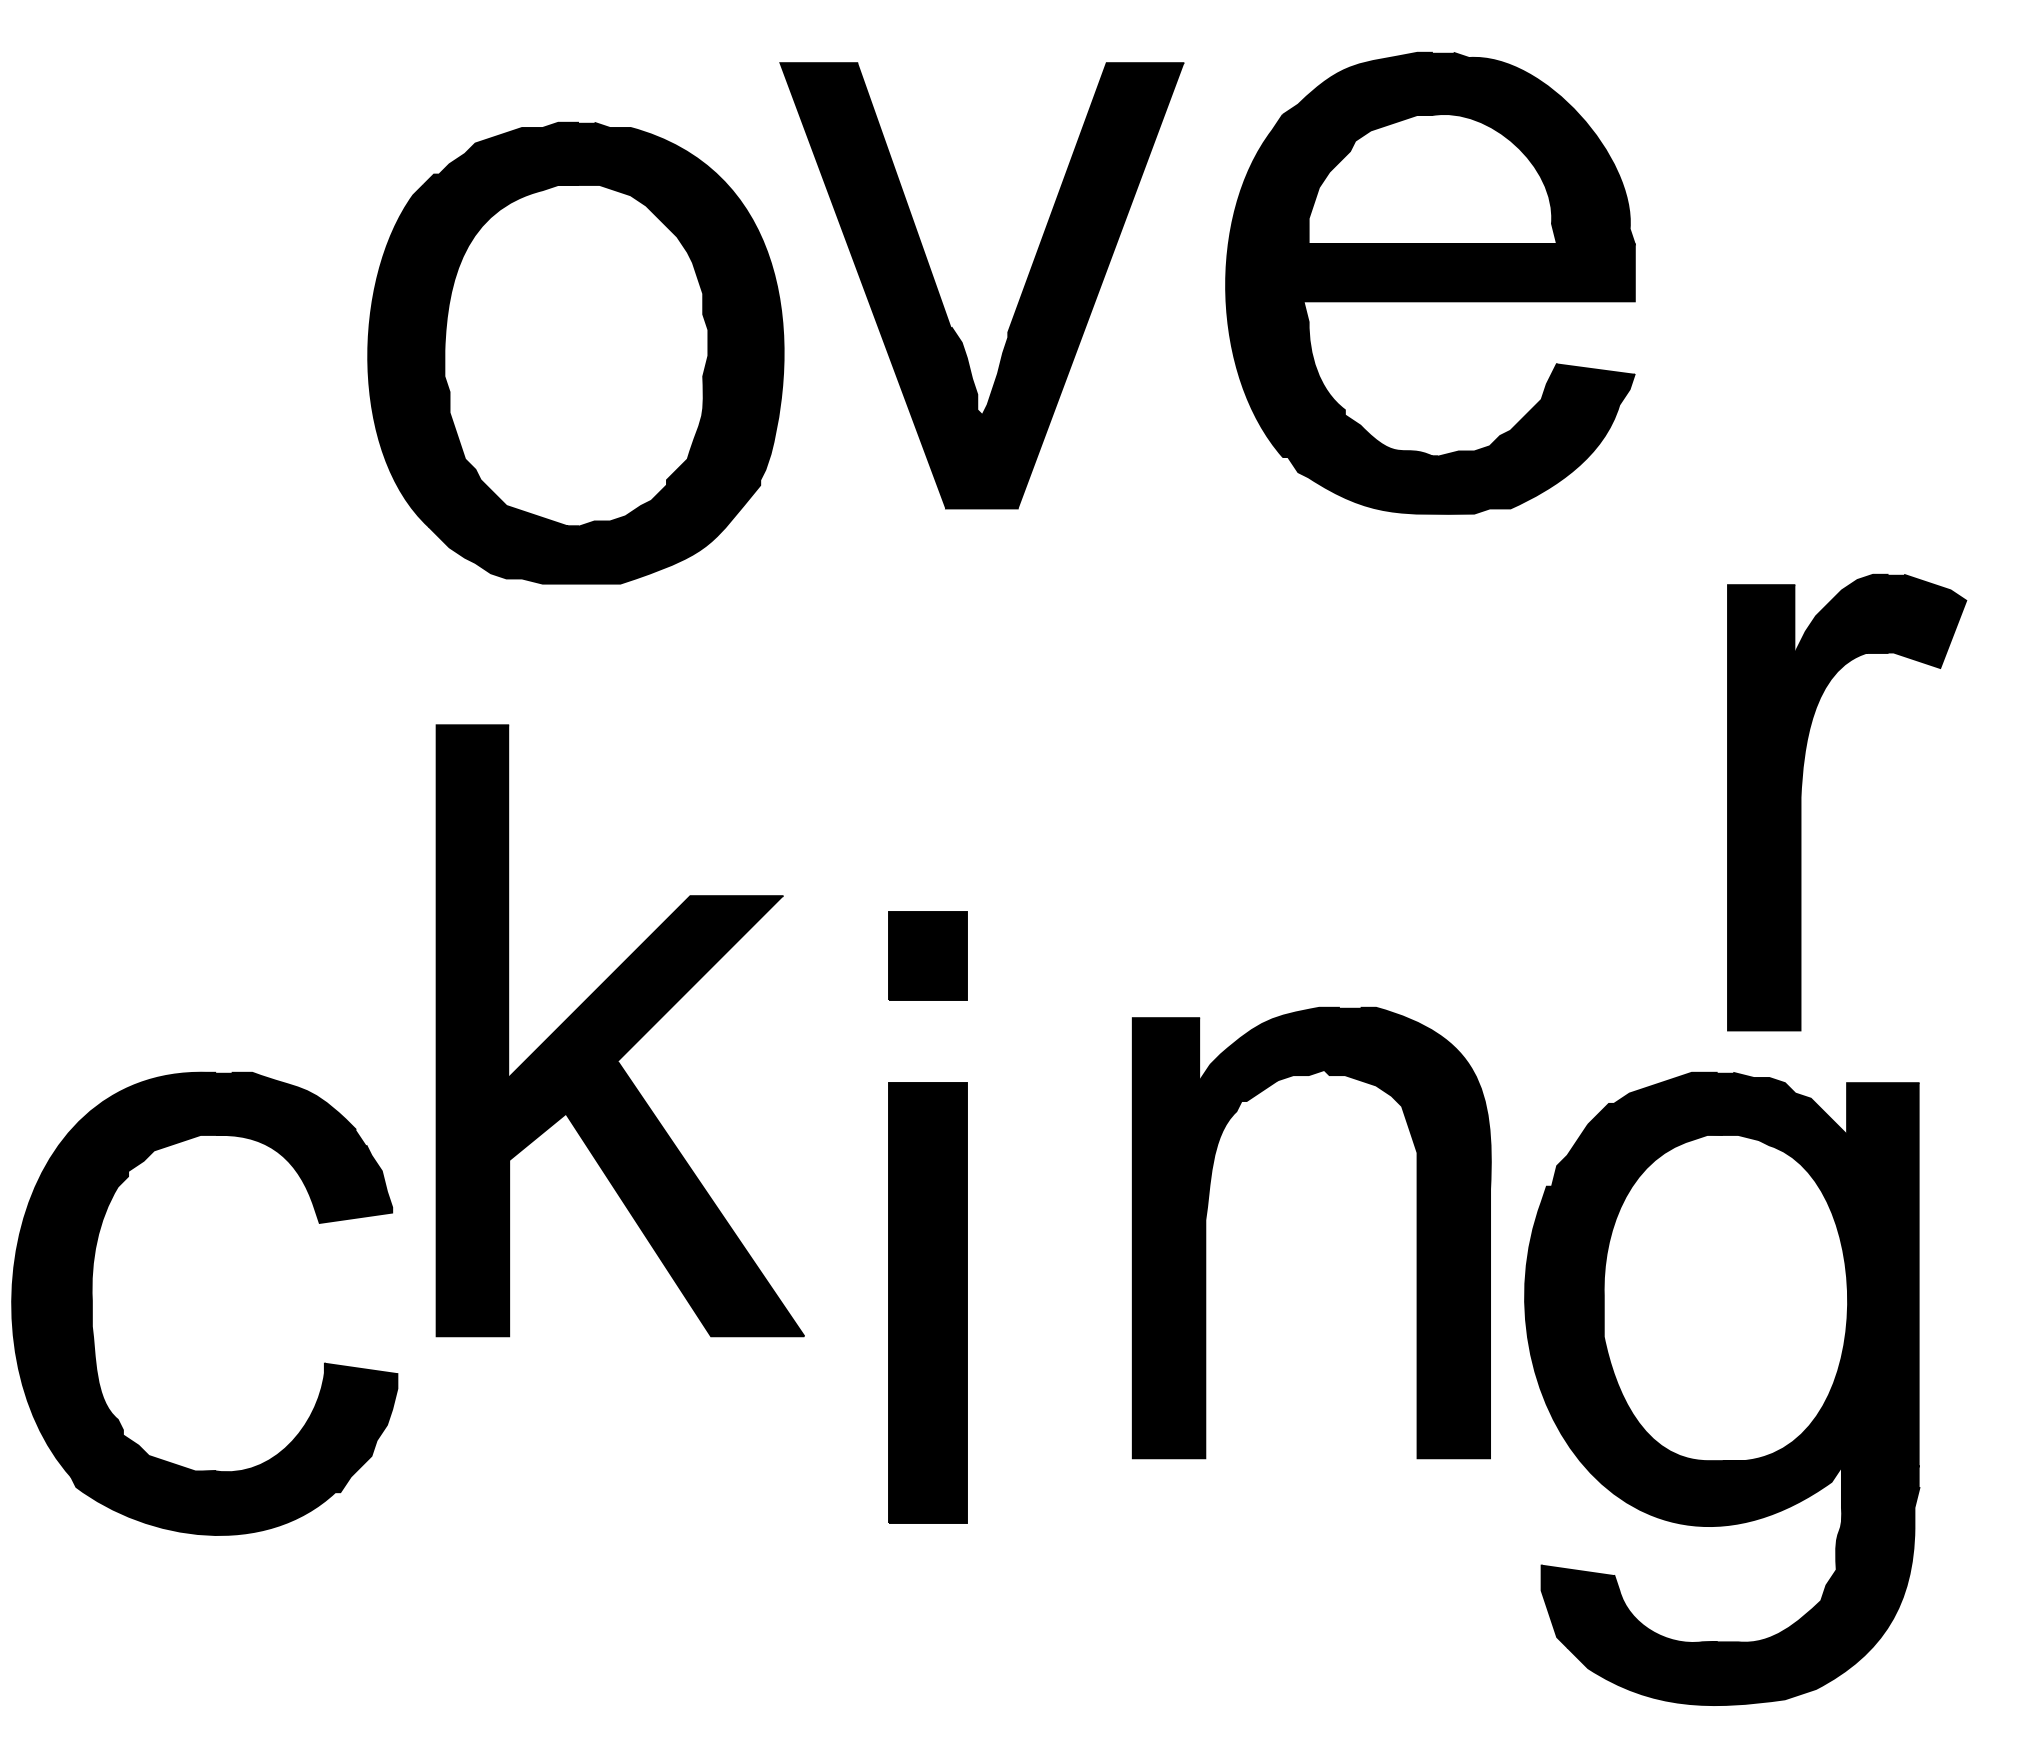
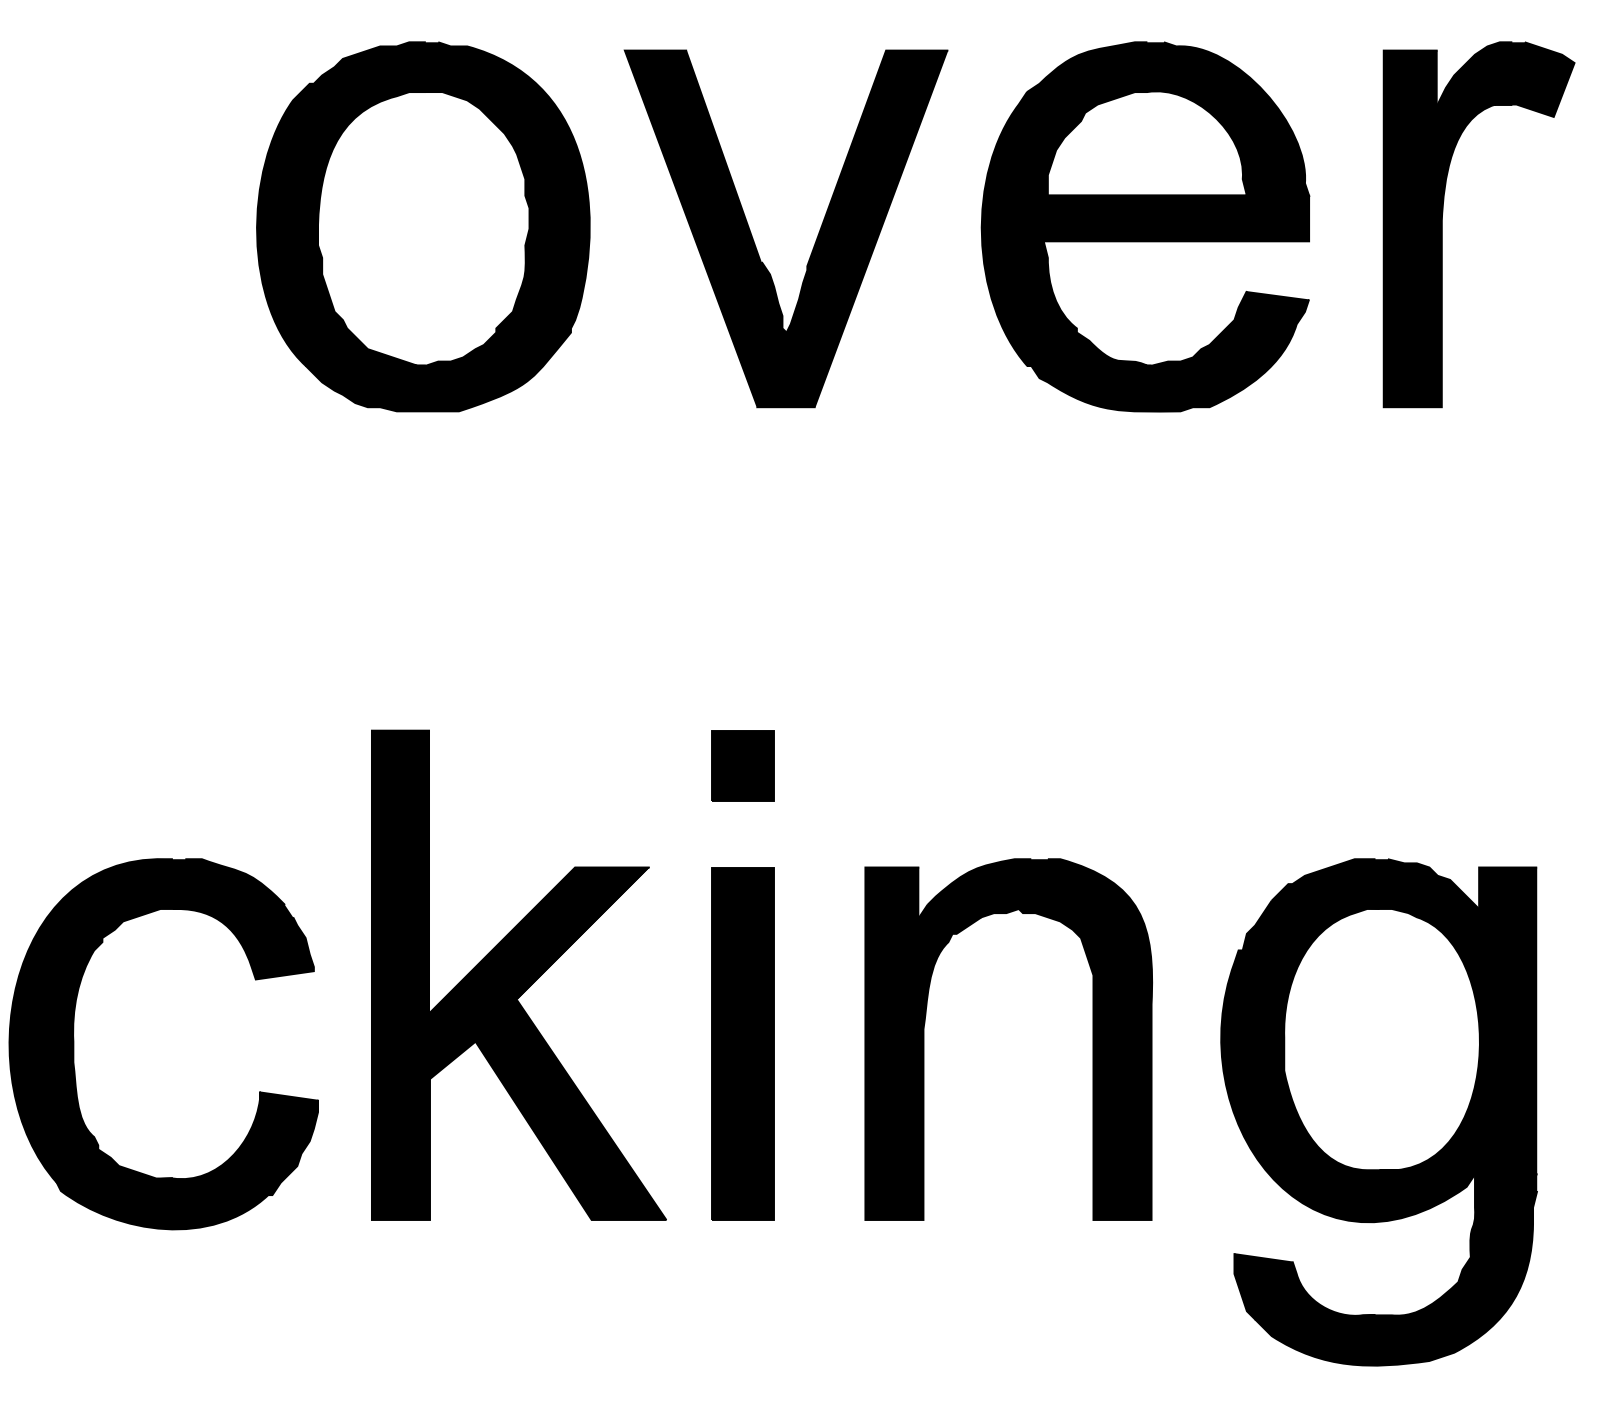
part: (575, 352) -> (423, 226), moved
part: (1801, 802) -> (1442, 224), moved
part: (619, 1030) -> (518, 975), moved
part: (1206, 1232) -> (924, 1039), moved

